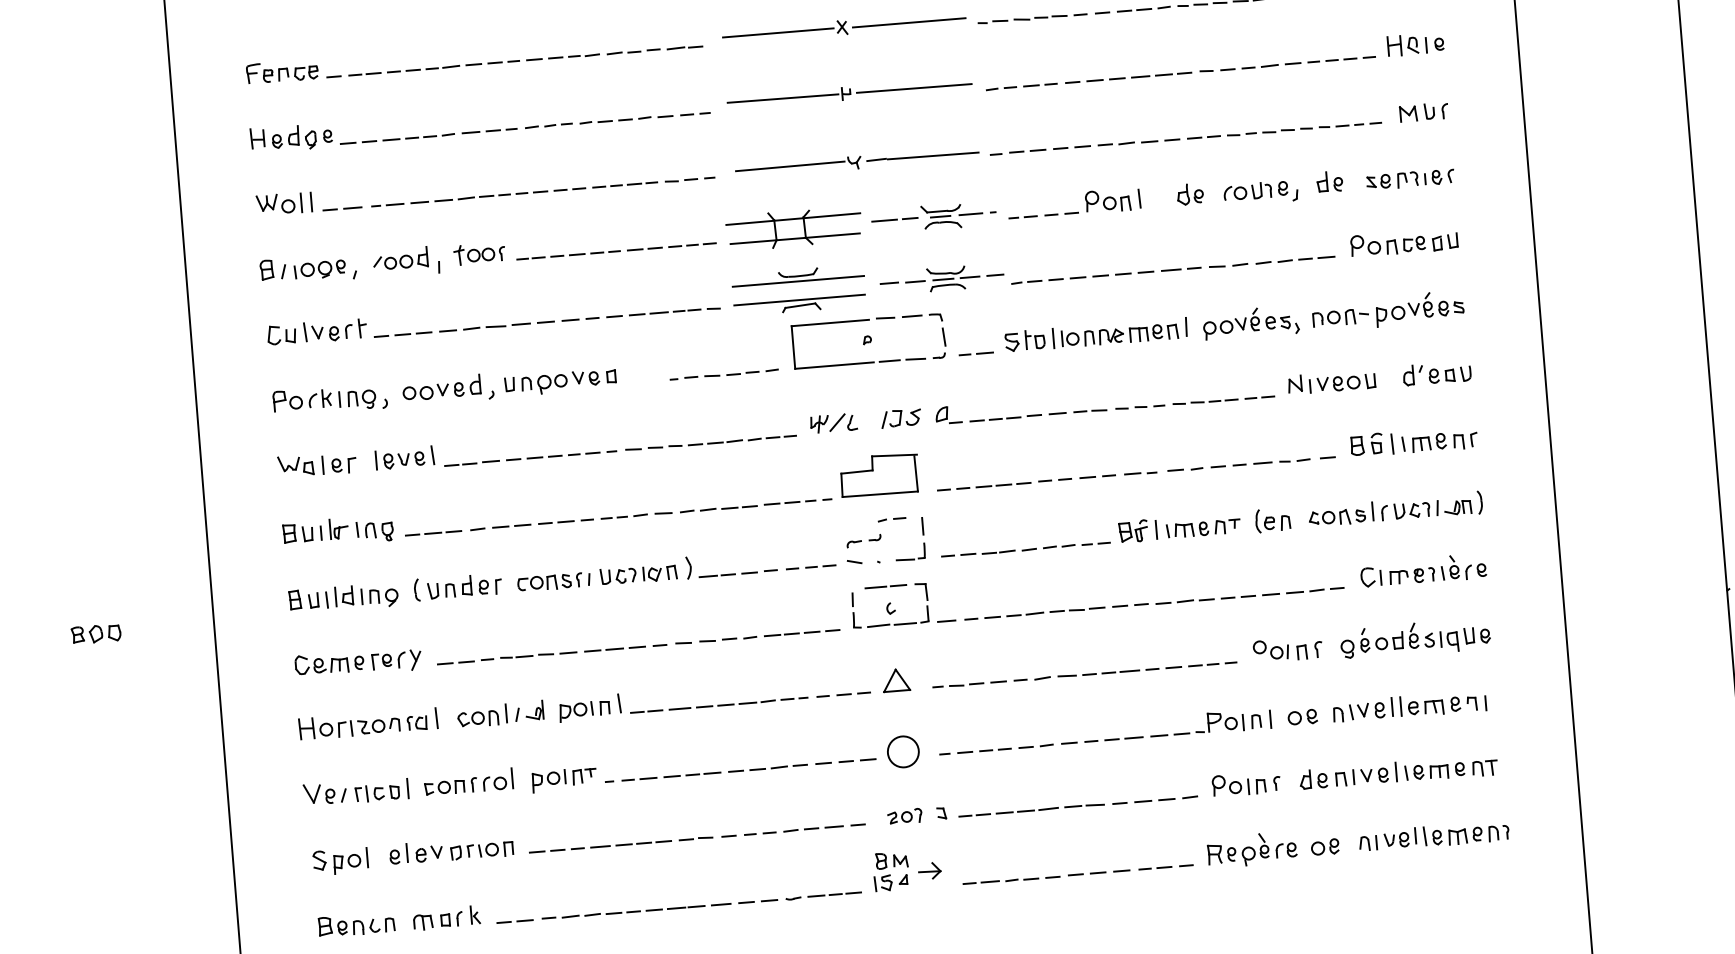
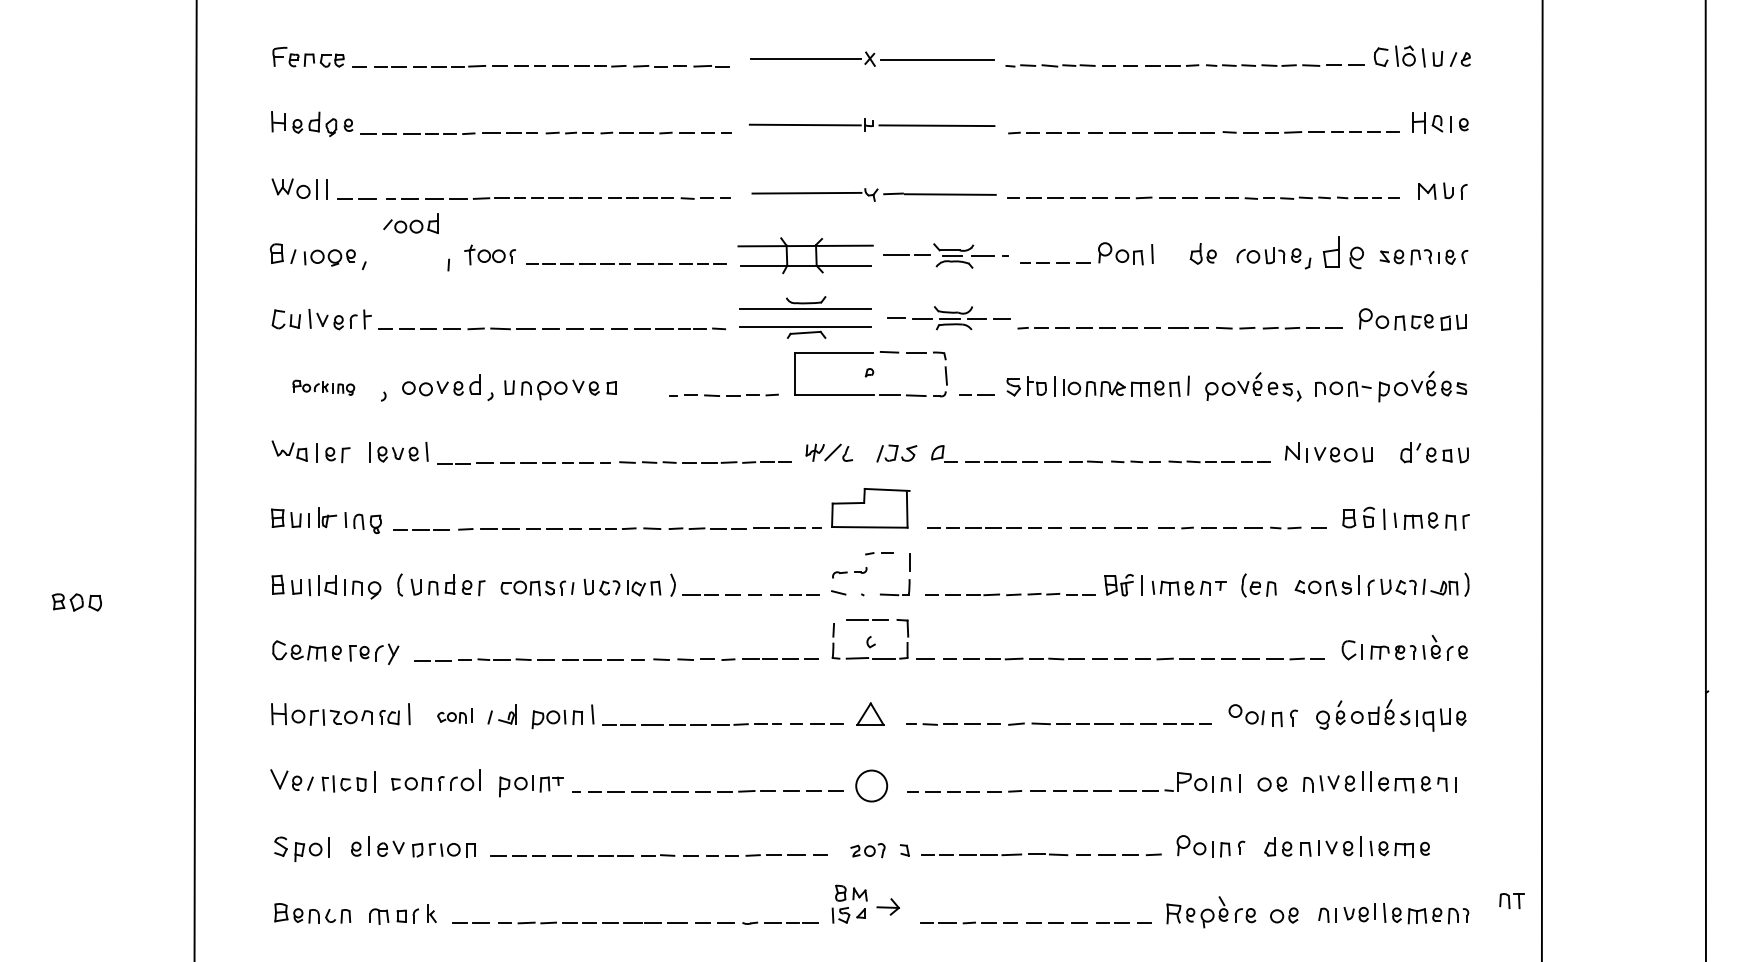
part: (1329, 181) -> (1343, 252), size x1.6
part: (400, 258) -> (410, 223), moved
part: (324, 399) -> (323, 387), size x0.6
part: (481, 715) -> (454, 715), size x0.7
part: (1484, 768) -> (1511, 901), moved

